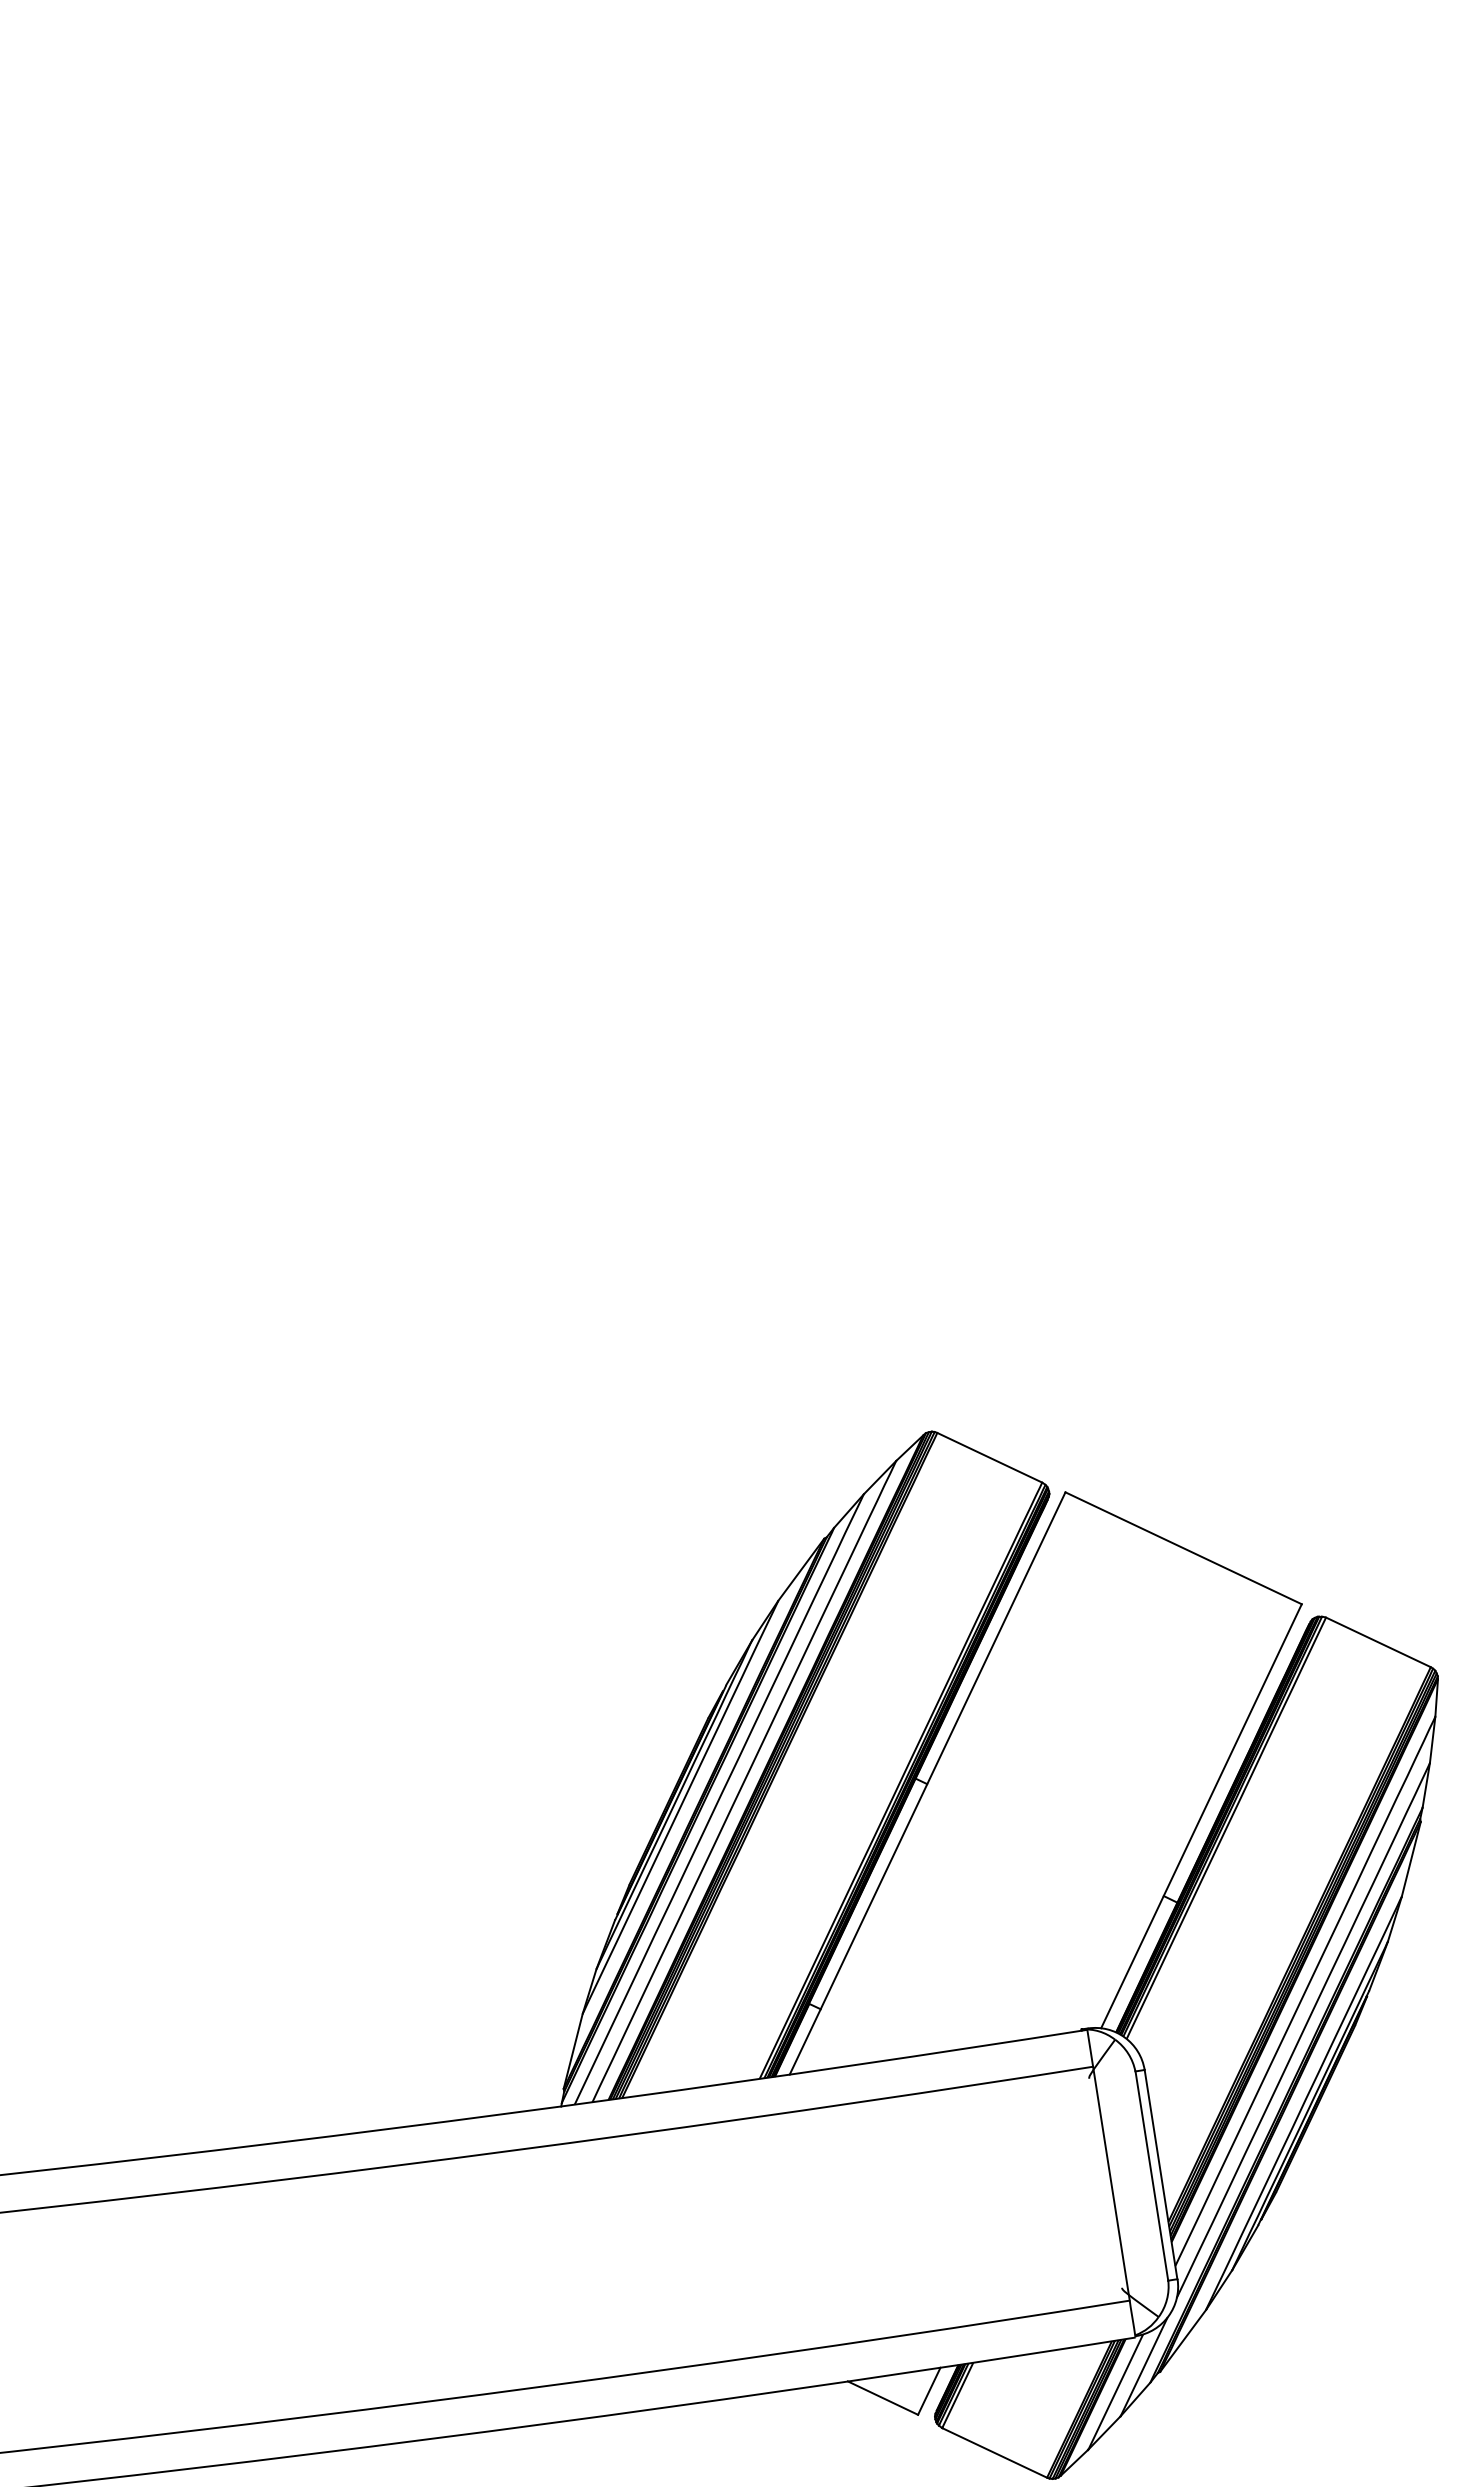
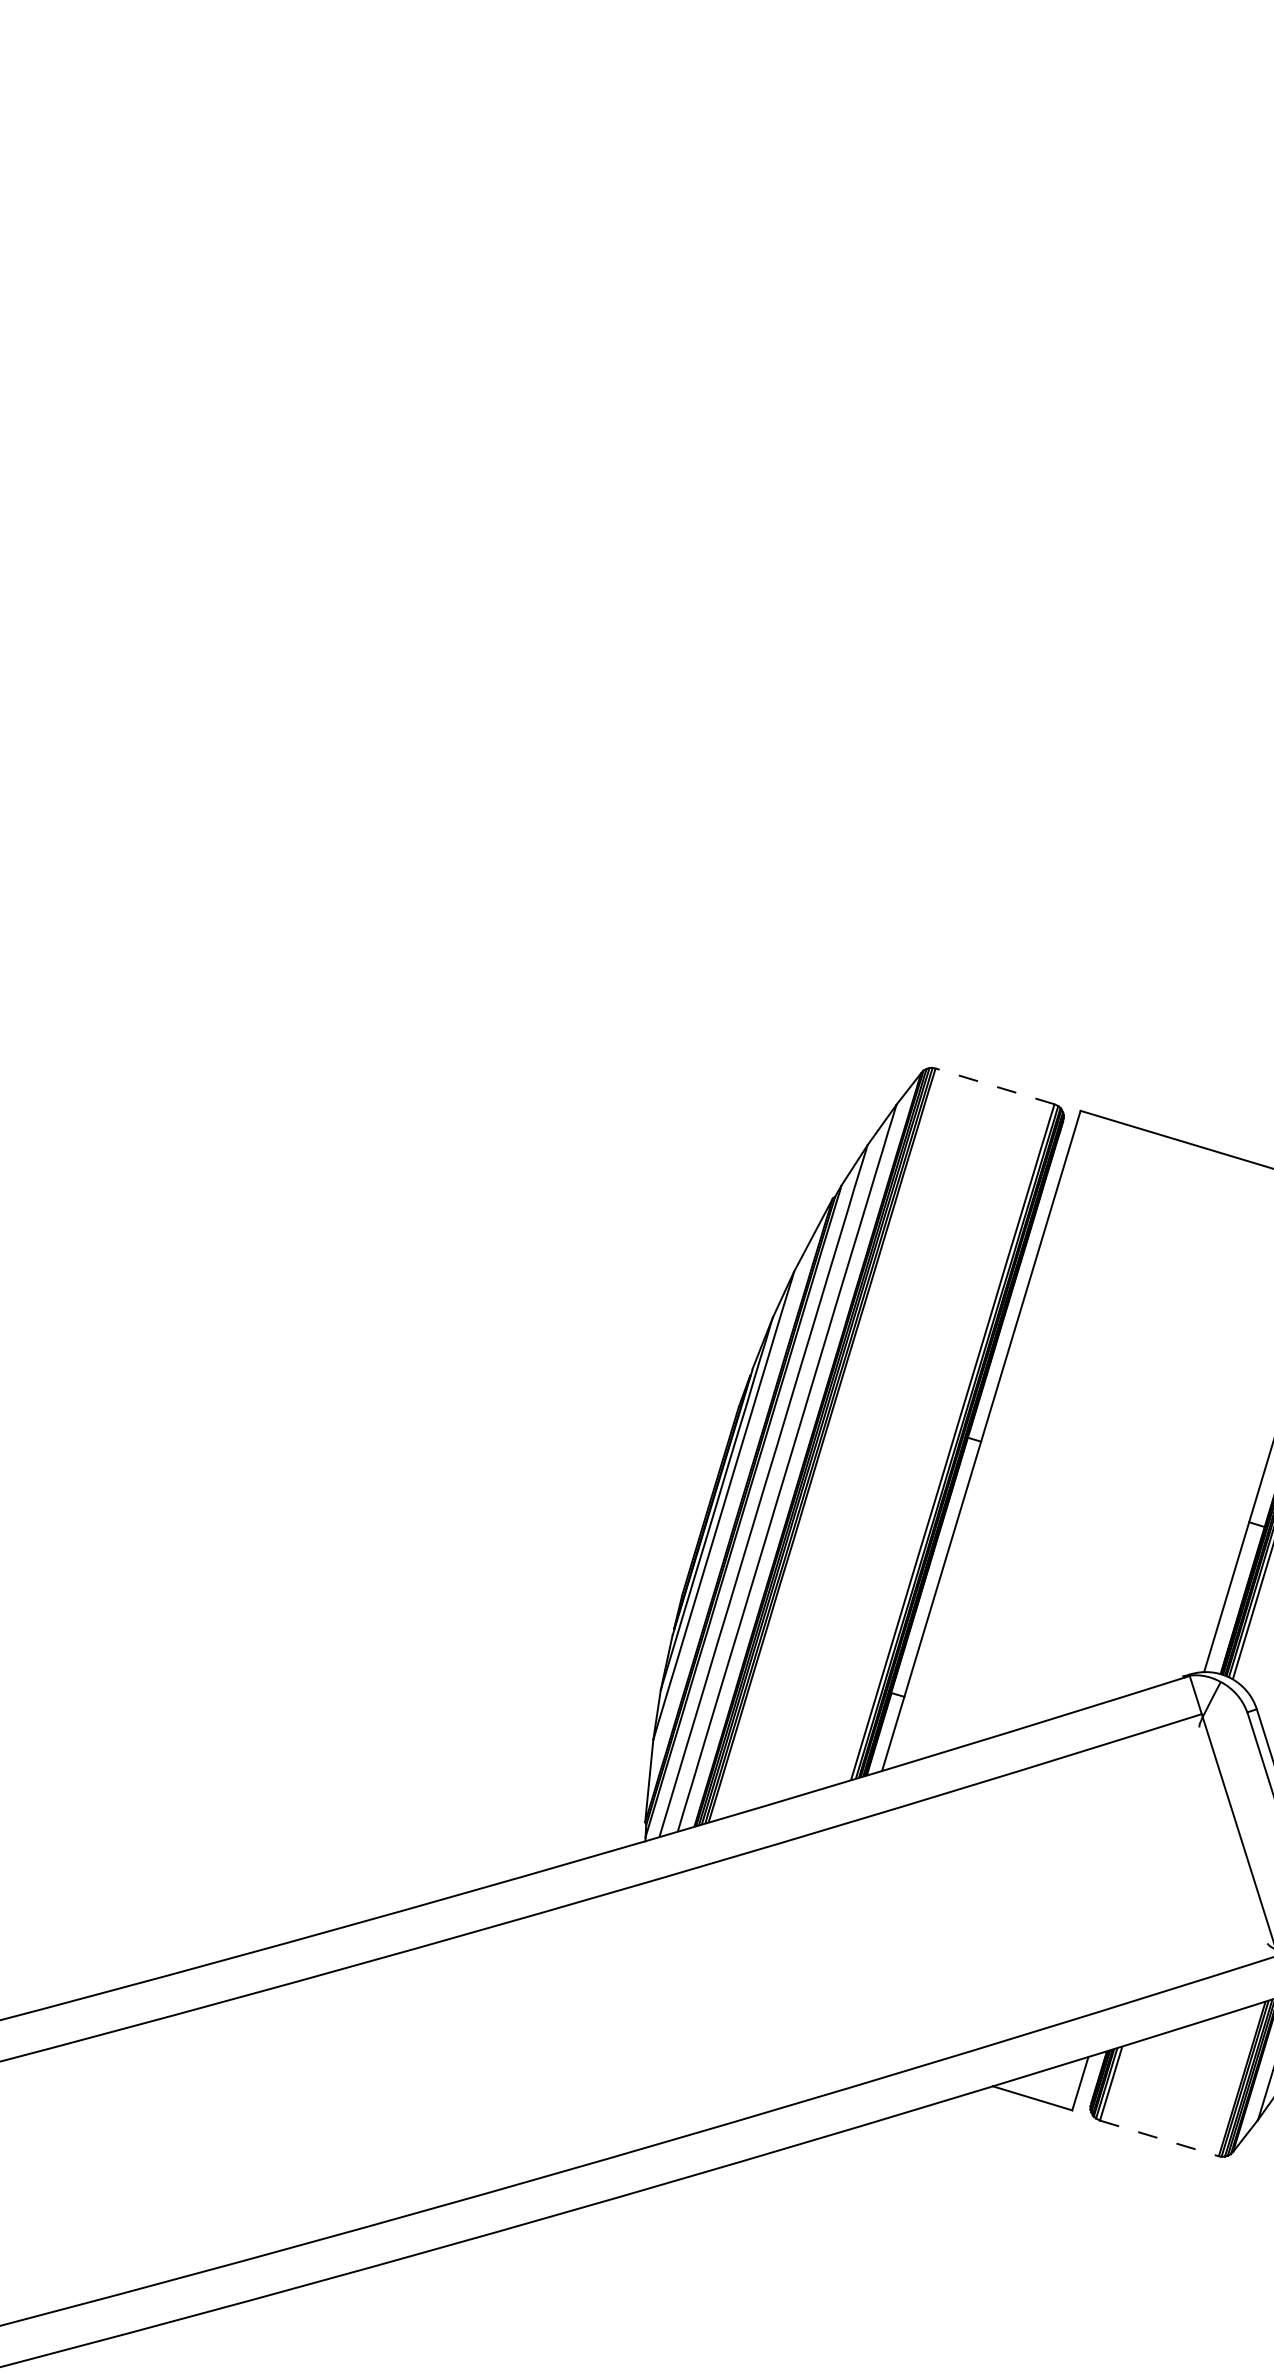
line: (989, 1457) -> (994, 1086), solid -> dashed
line: (995, 2453) -> (1160, 2138), solid -> dashed

